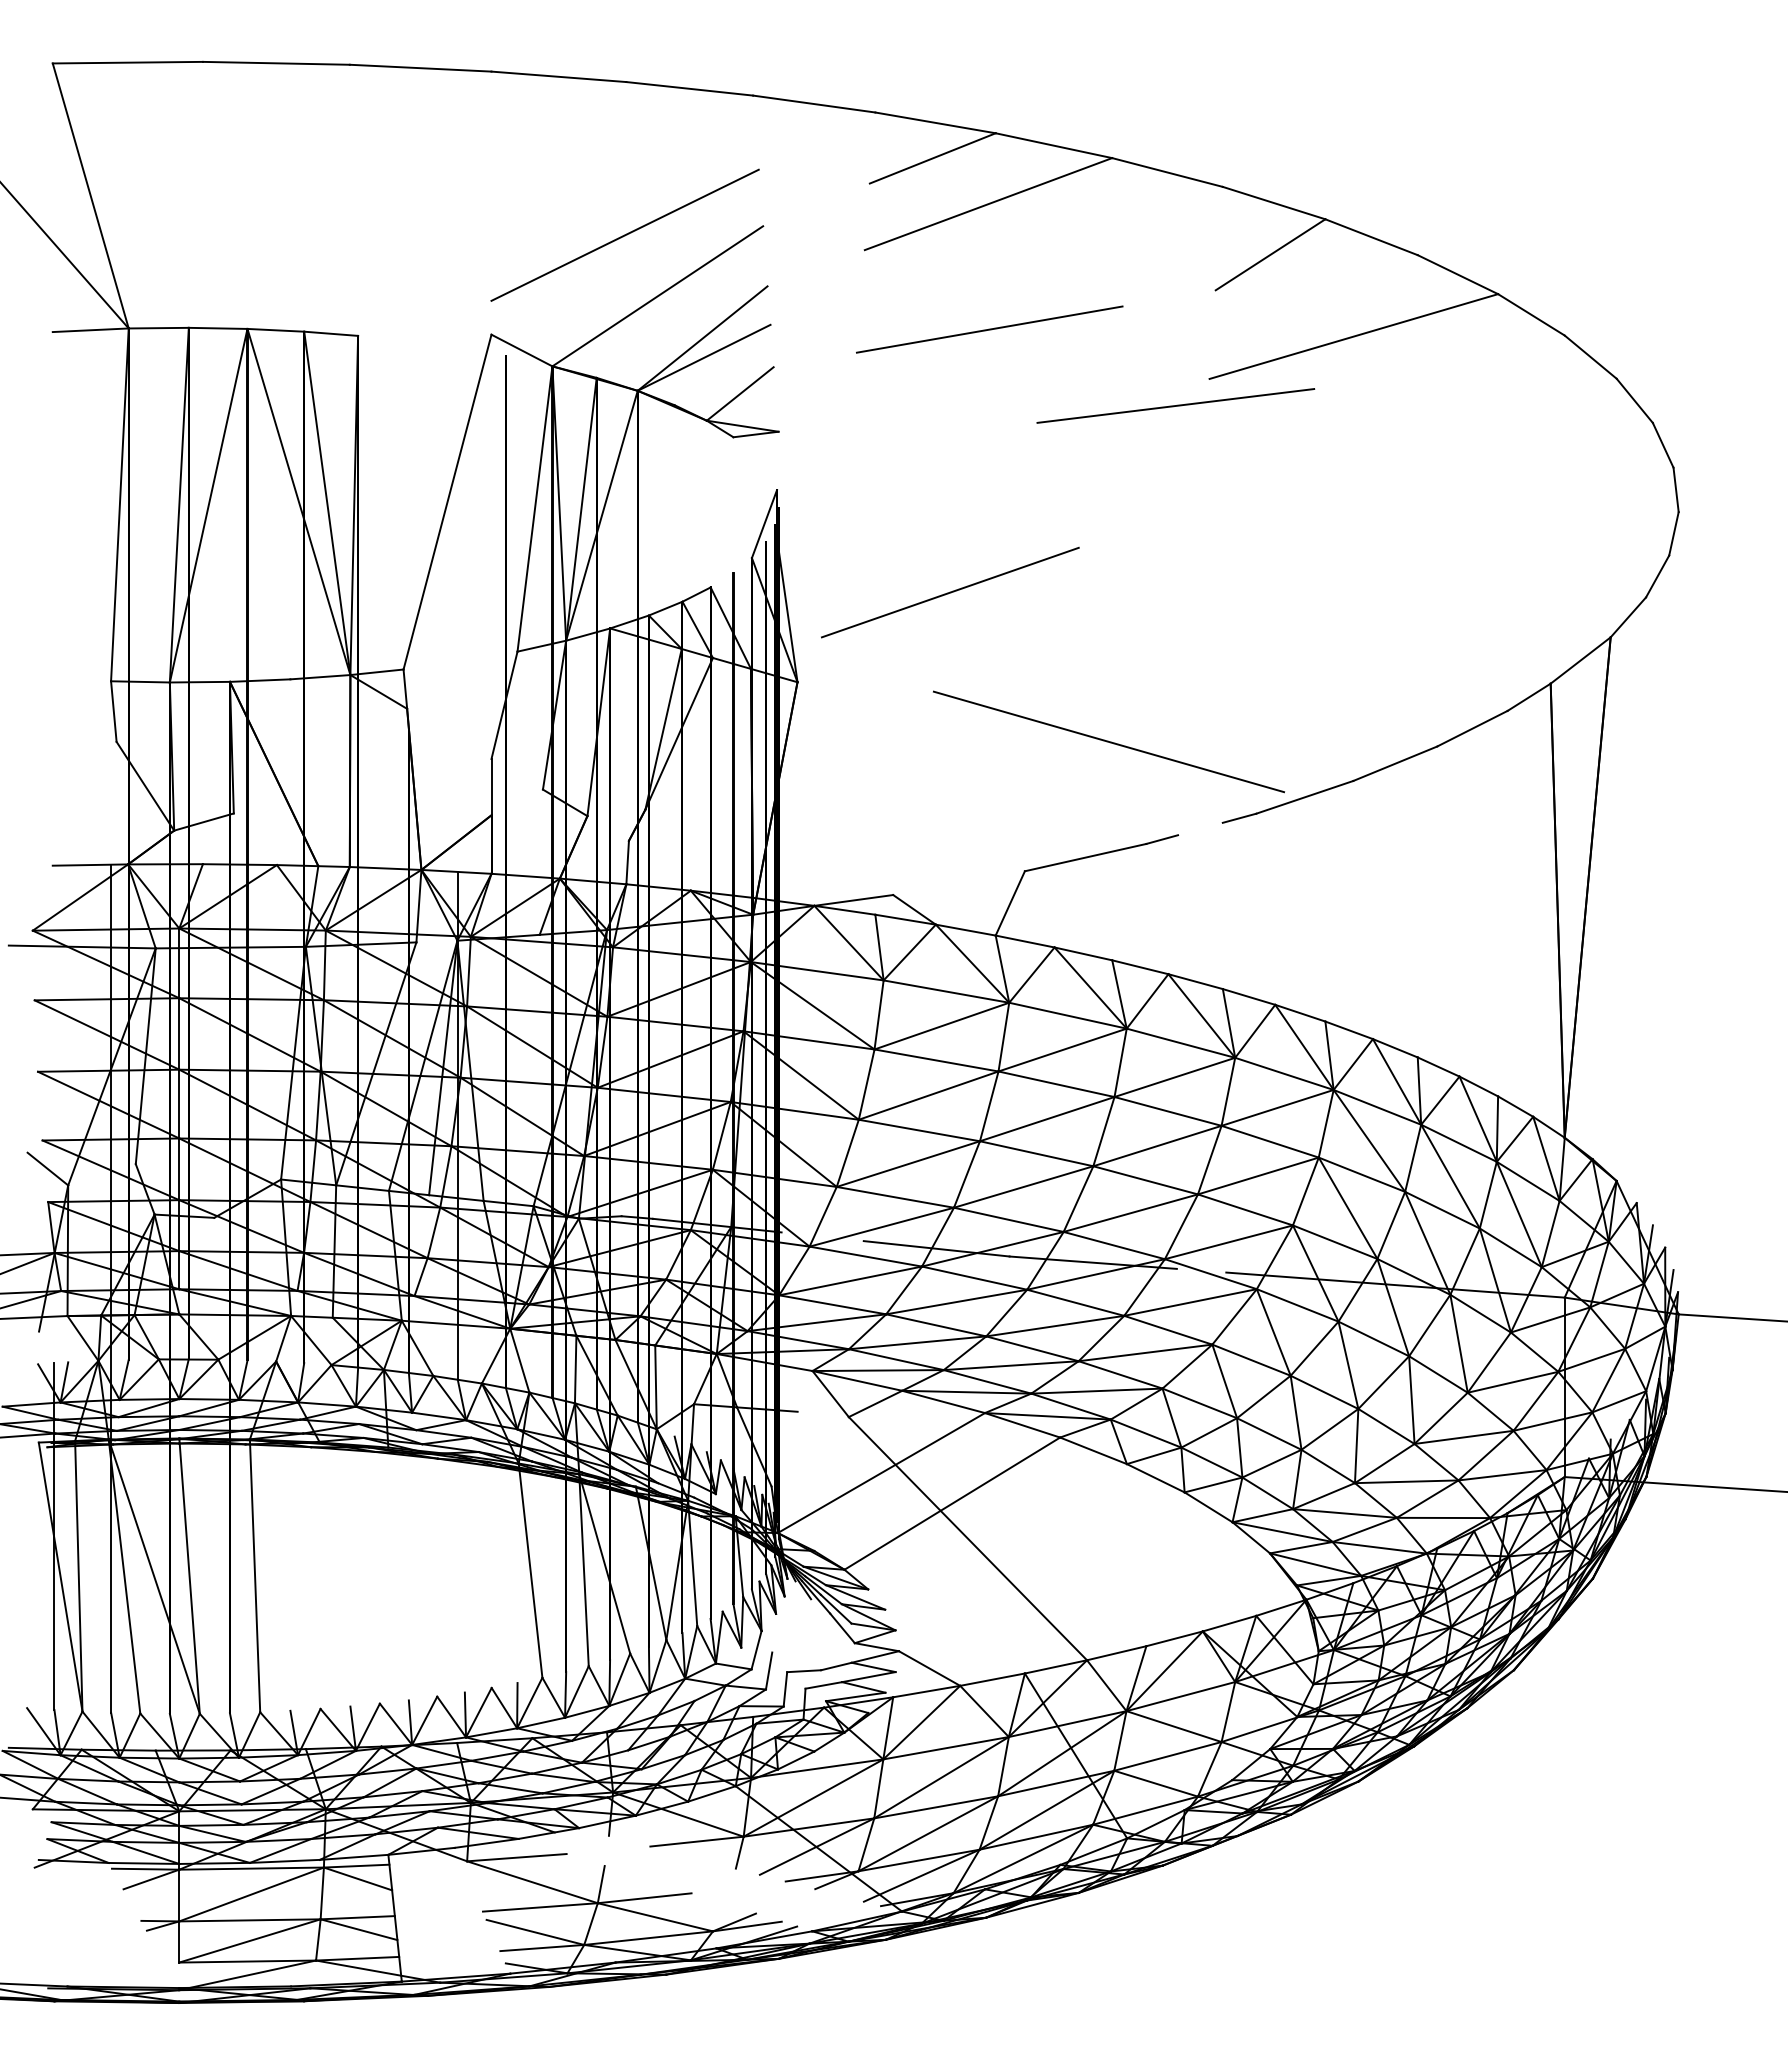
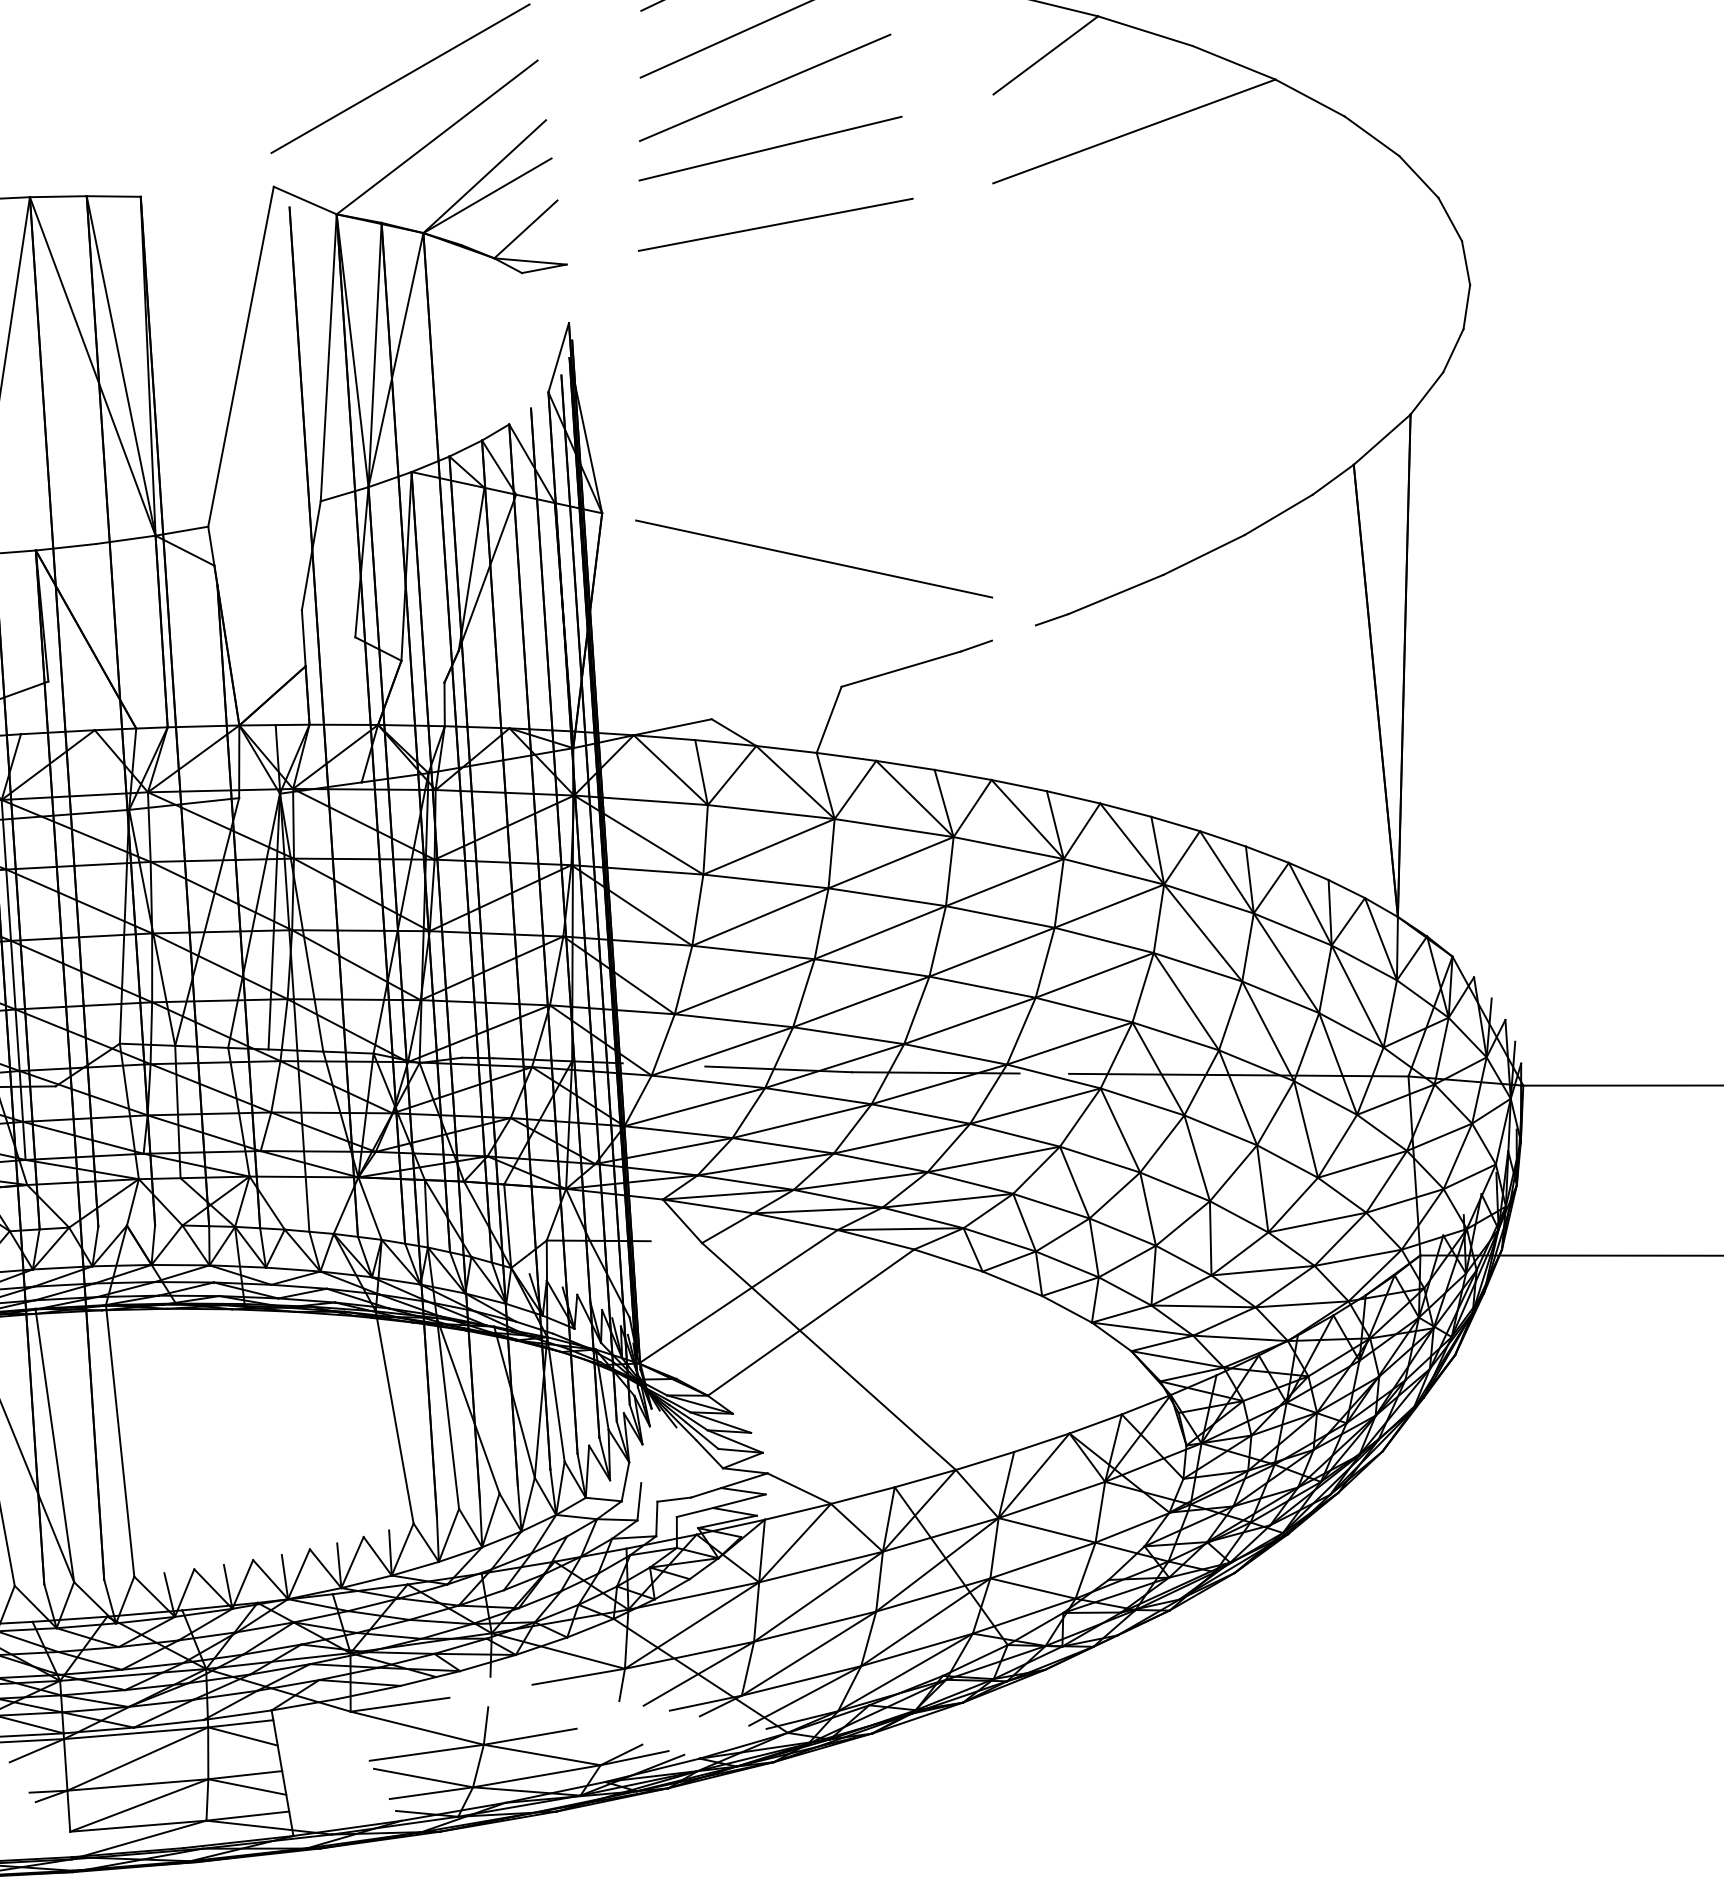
line: (1175, 405) -> (775, 224), moved
line: (950, 592) -> (765, 87), moved
line: (1108, 741) -> (813, 558), moved

